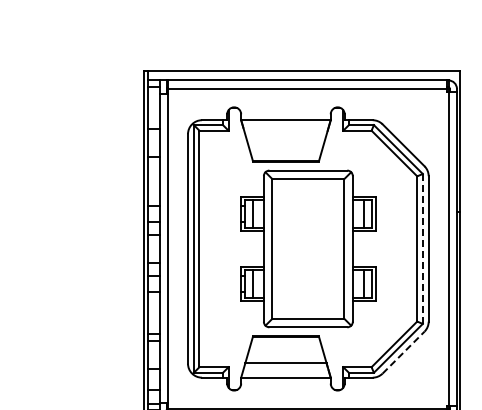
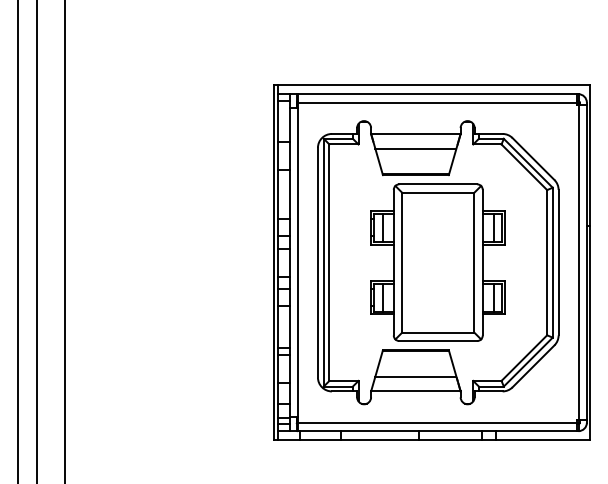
line: (285, 134) -> (415, 148), added
line: (422, 248) -> (552, 262), dashed -> solid
line: (403, 352) -> (533, 366), dashed -> solid

